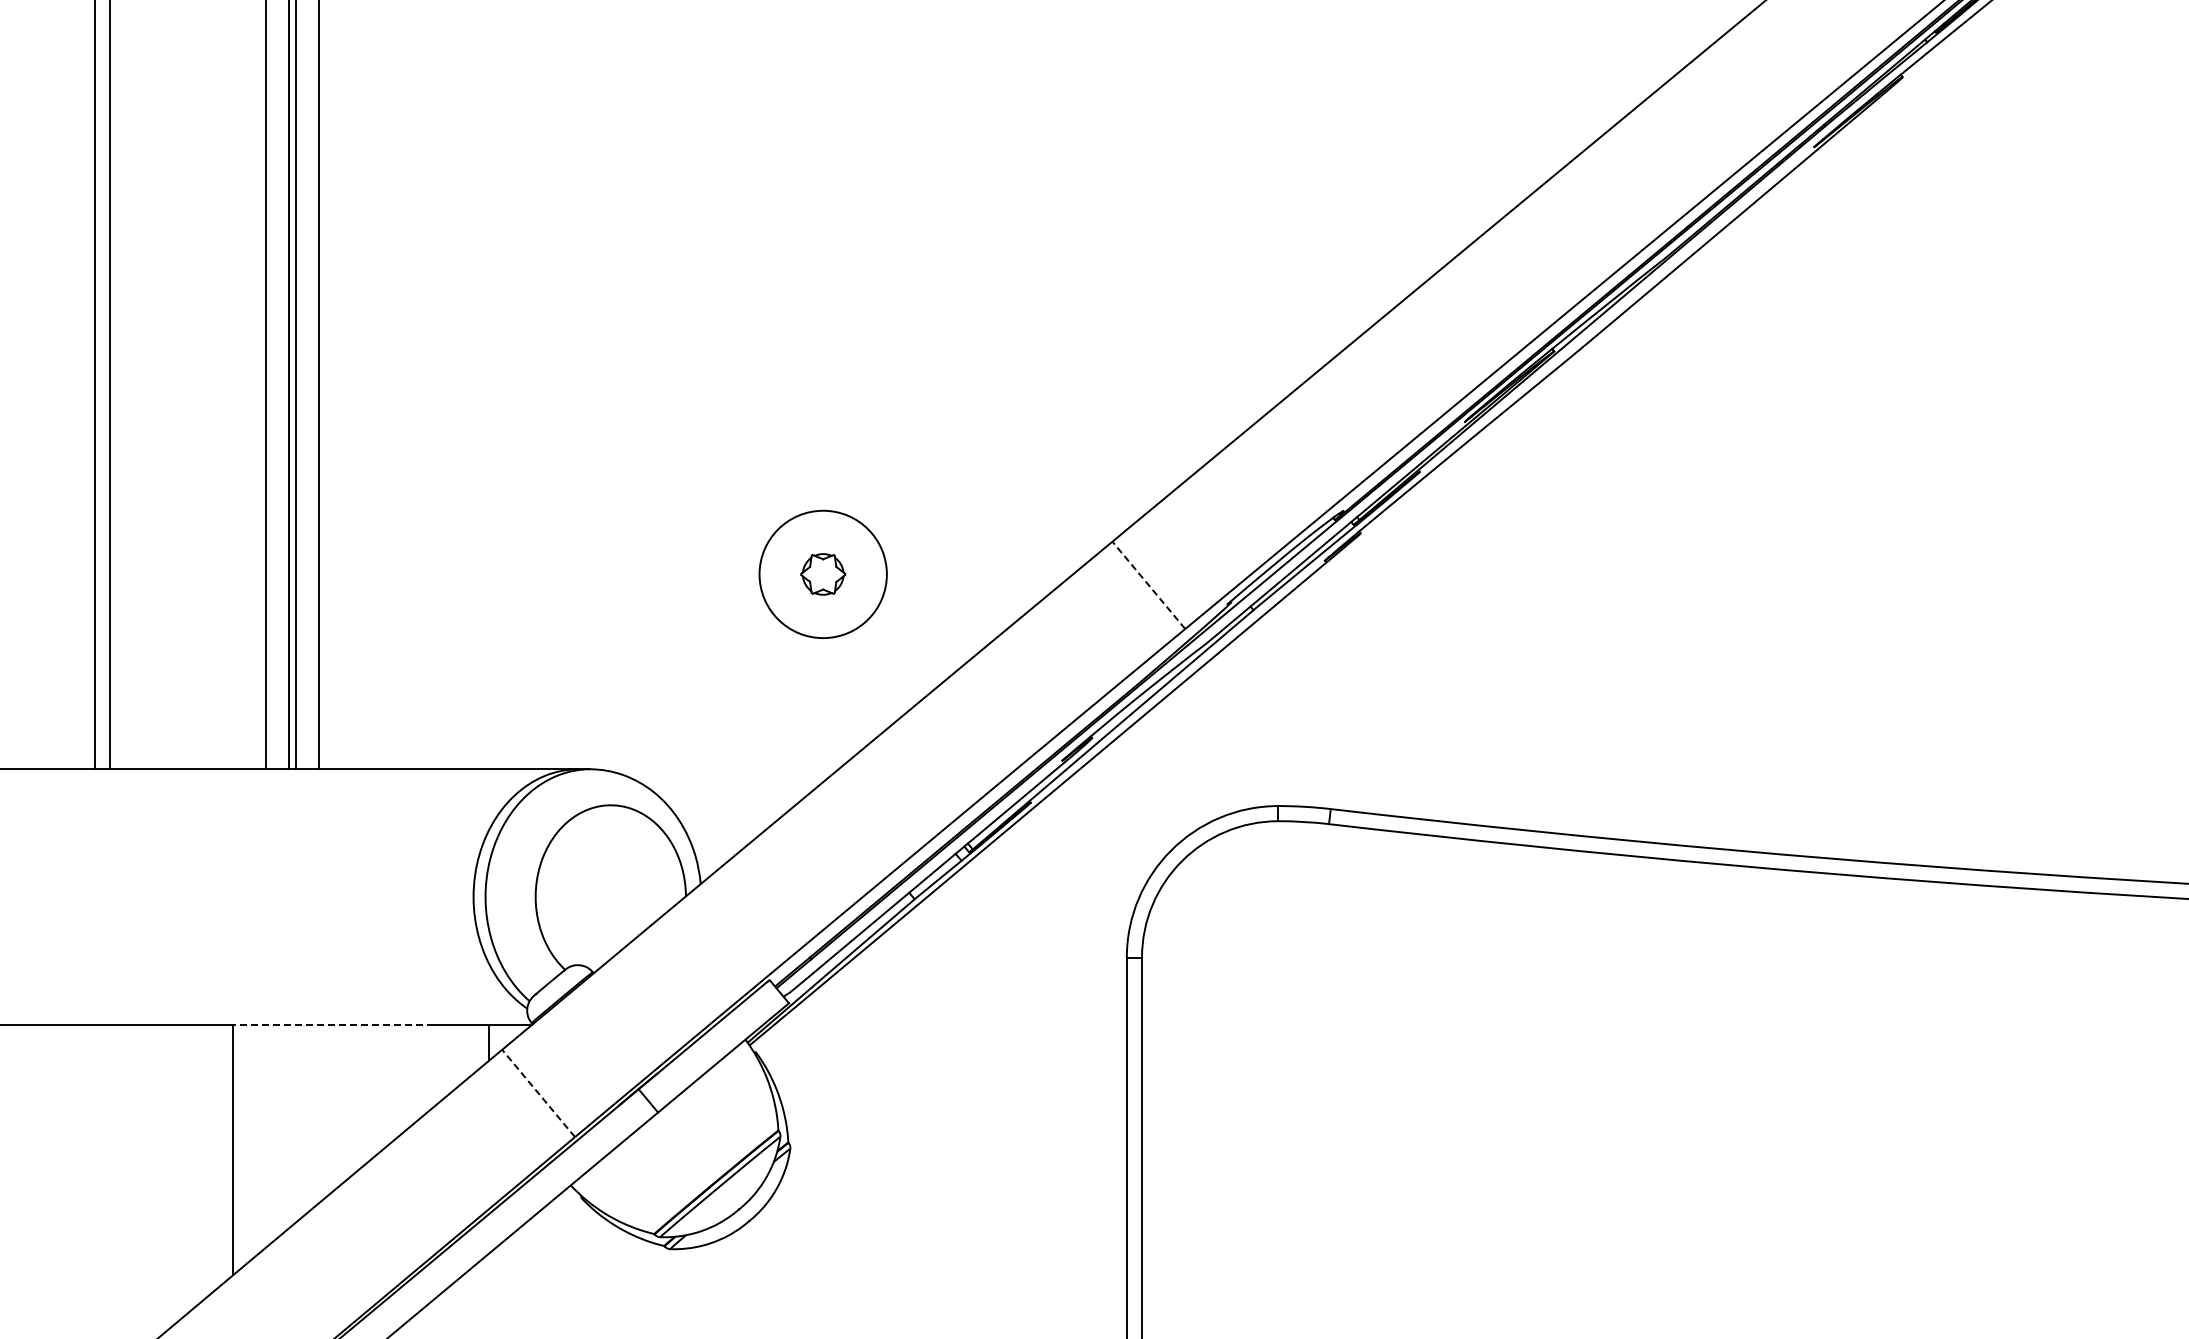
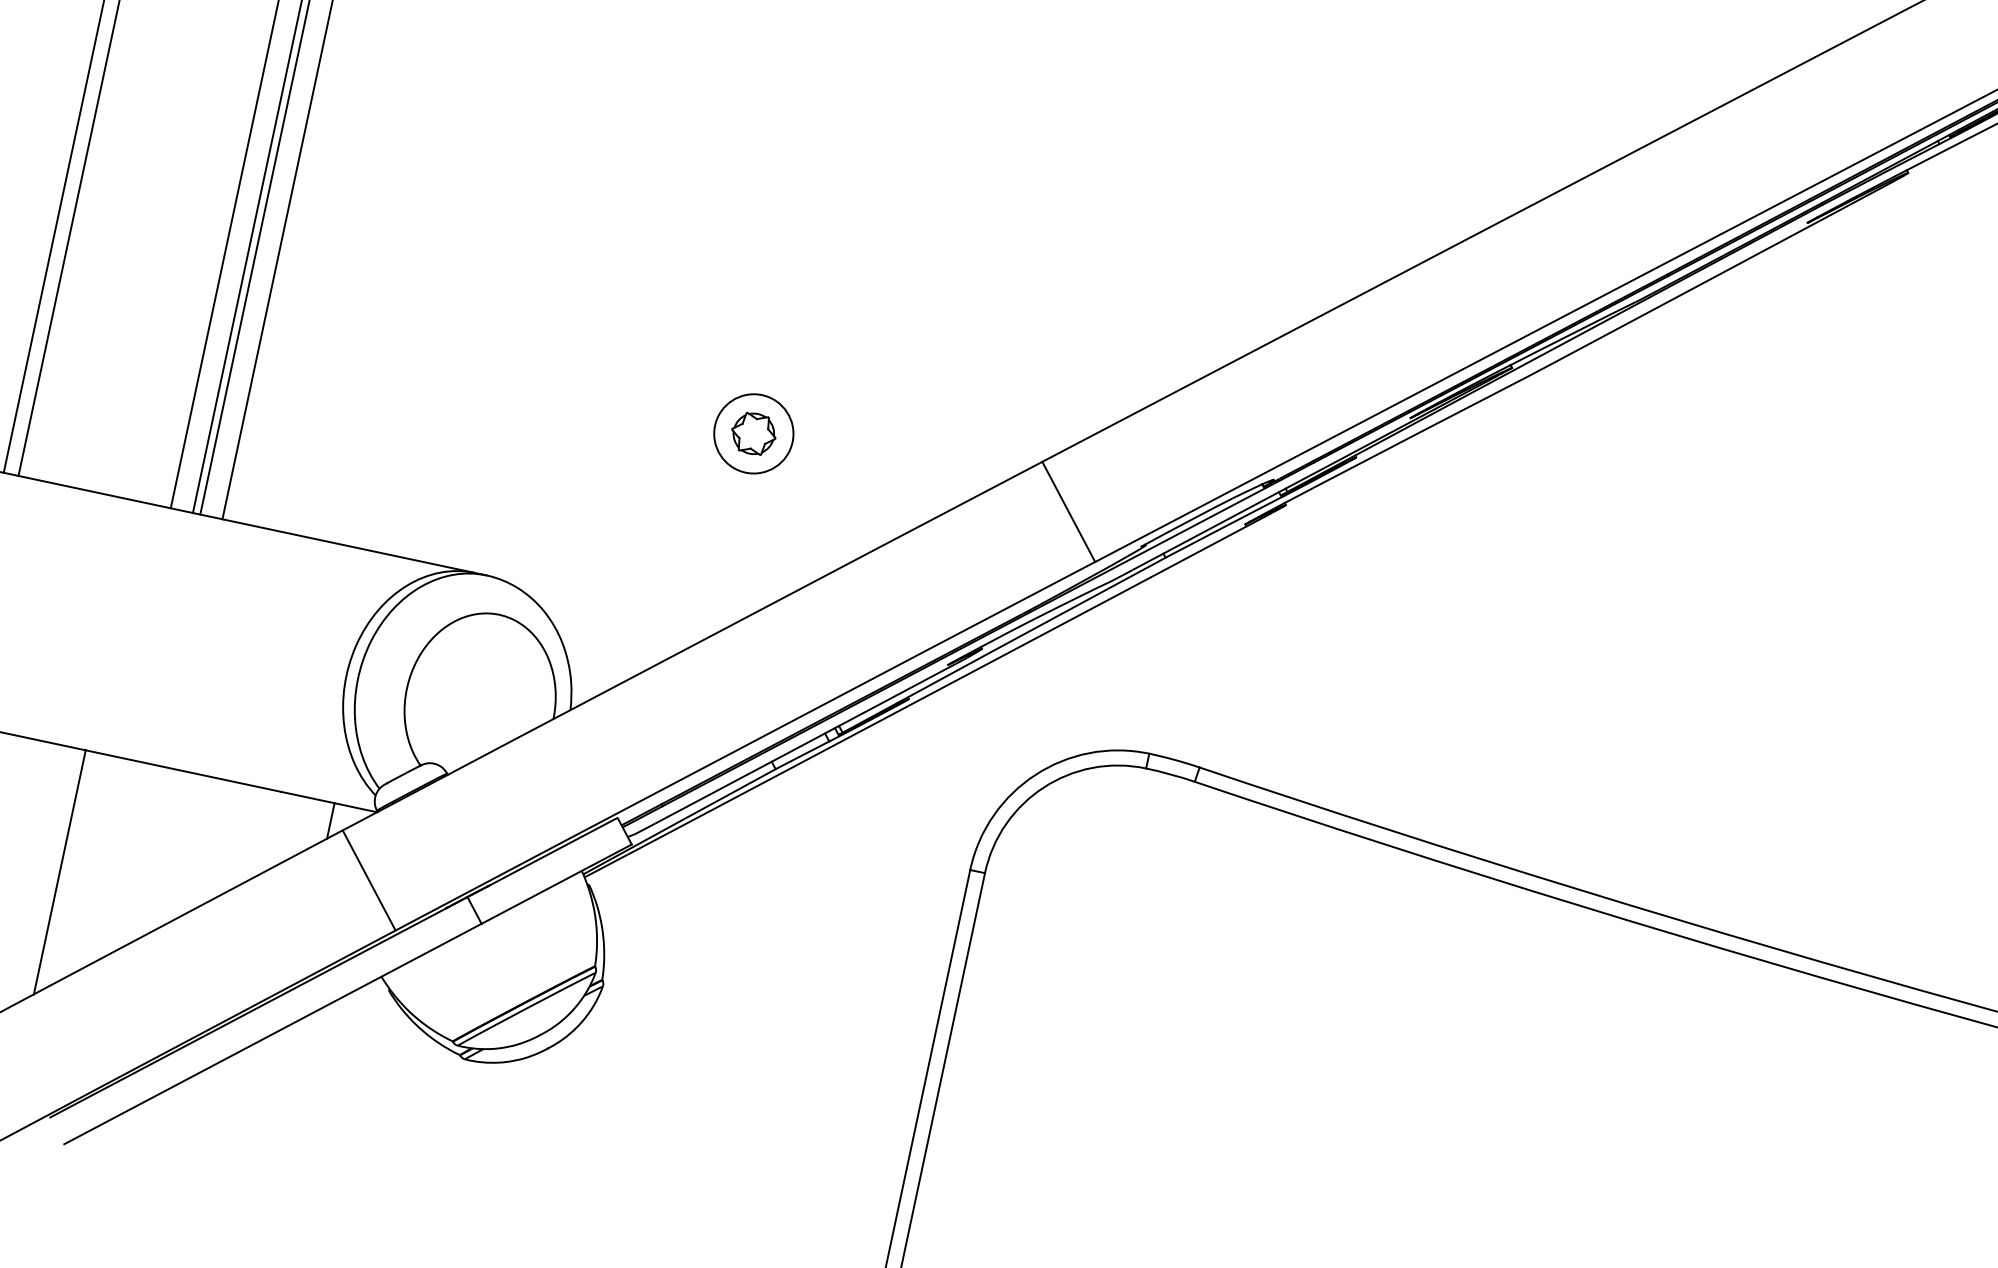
circle: (823, 574) -> (754, 433), size x0.62
line: (1148, 585) -> (1068, 511), dashed -> solid
line: (333, 1024) -> (183, 770), dashed -> solid
line: (538, 1093) -> (369, 880), dashed -> solid

